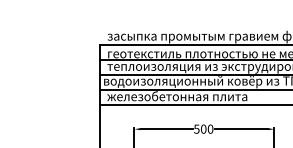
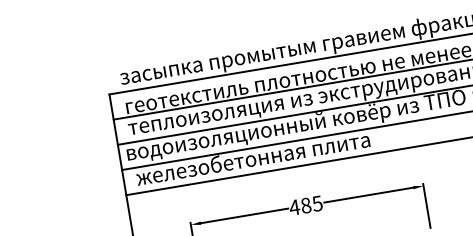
text: (203, 128) -> (305, 204), 500 -> 485

